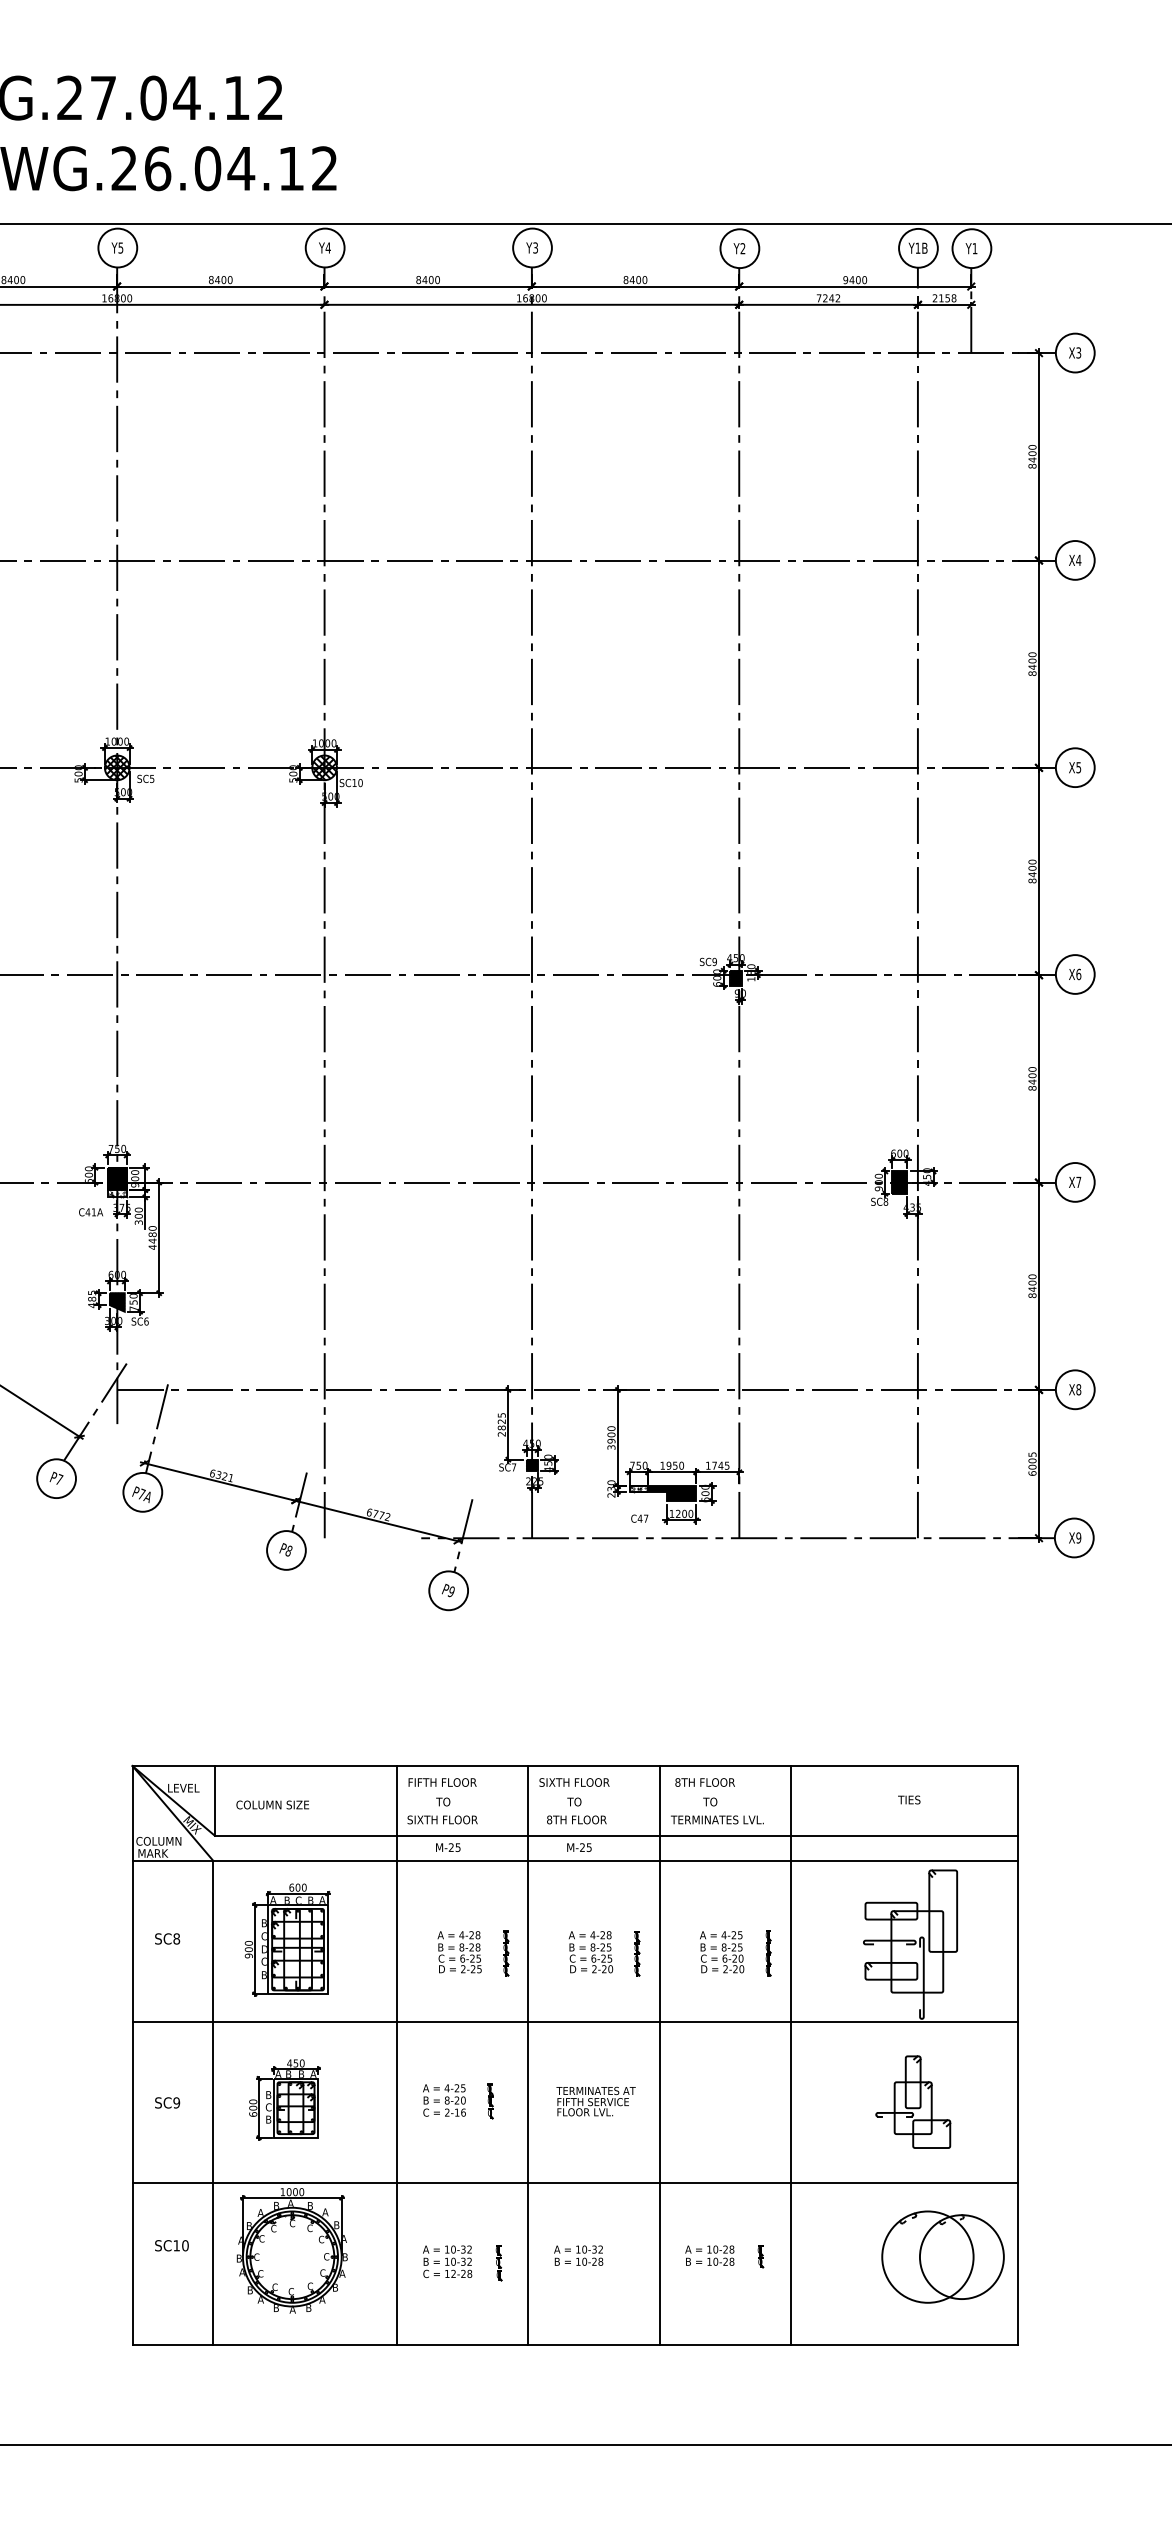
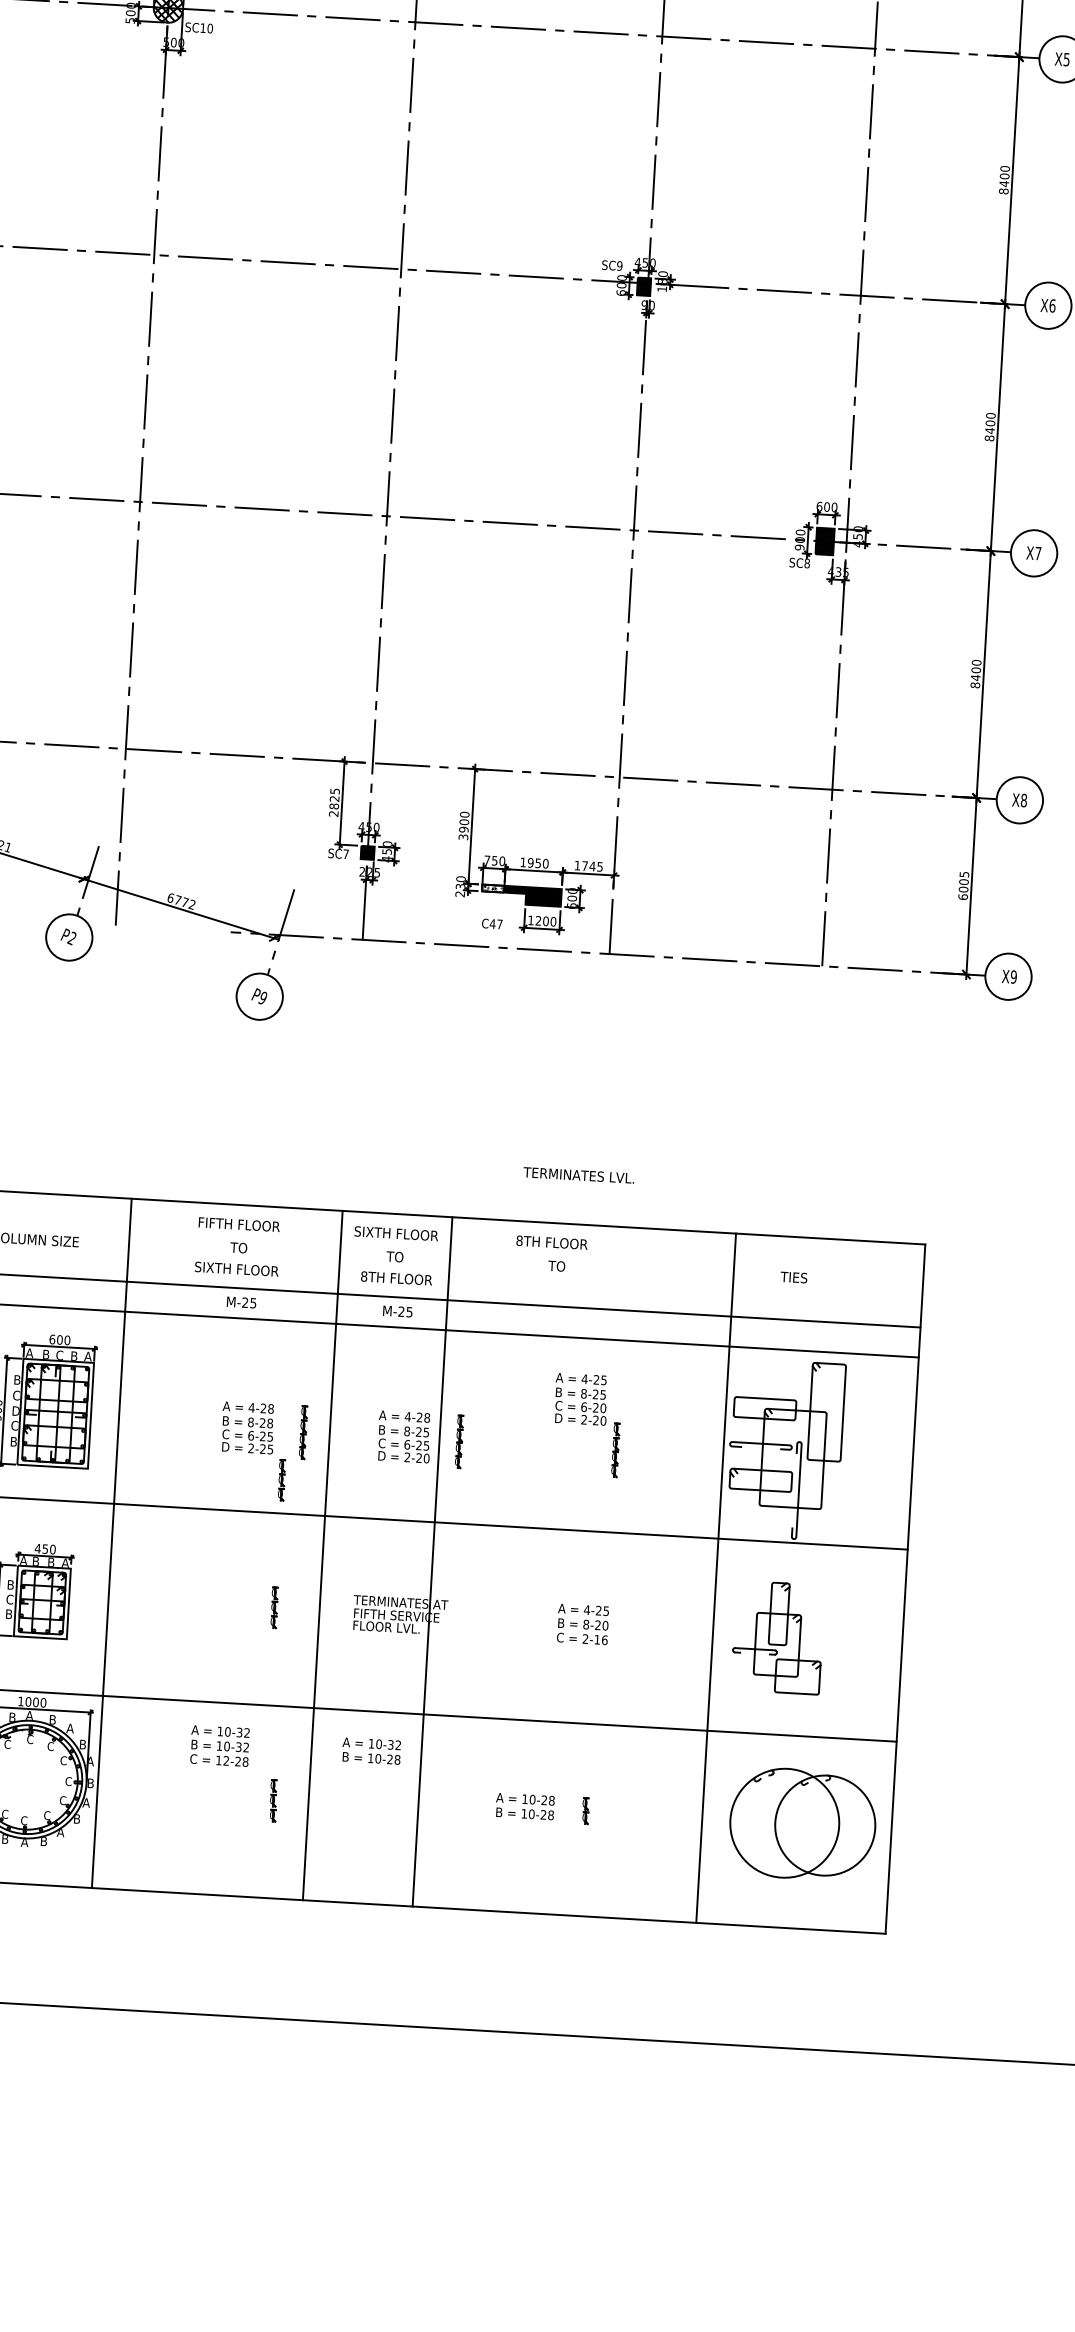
text: (288, 1550) -> (71, 937), P8 -> P2
text: (717, 1819) -> (579, 1174), moved
text: (722, 1952) -> (581, 1399), moved
part: (490, 1994) -> (281, 1480), added
line: (397, 2055) -> (112, 1543), moved
line: (659, 2055) -> (432, 1561), moved
line: (790, 2055) -> (715, 1578), moved
text: (444, 2100) -> (583, 1624), moved
text: (578, 2255) -> (371, 1750), moved
text: (447, 2261) -> (219, 1745), moved

